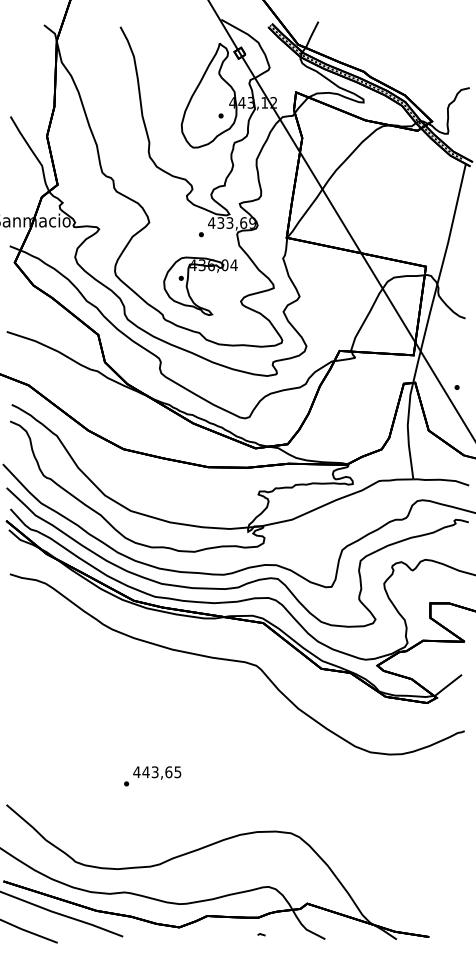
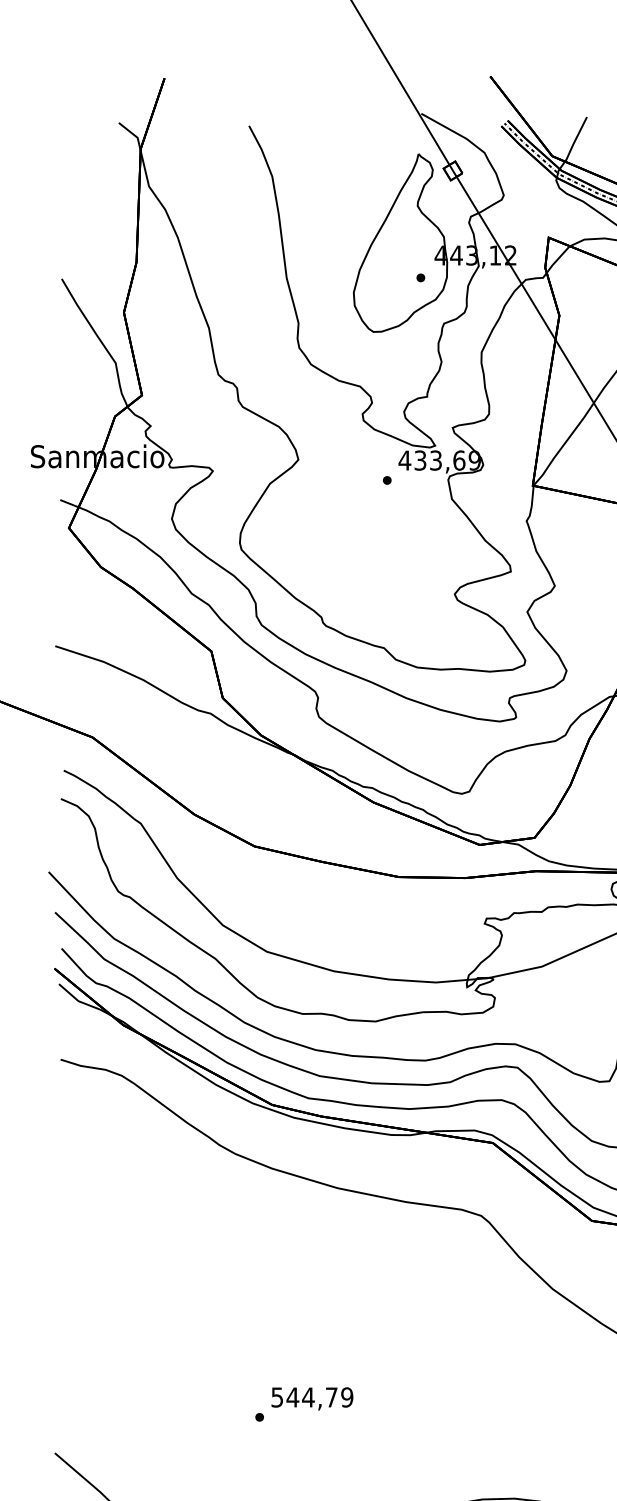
part: (188, 282) -> (365, 561), removed
text: (157, 772) -> (312, 1397), 443,65 -> 544,79

